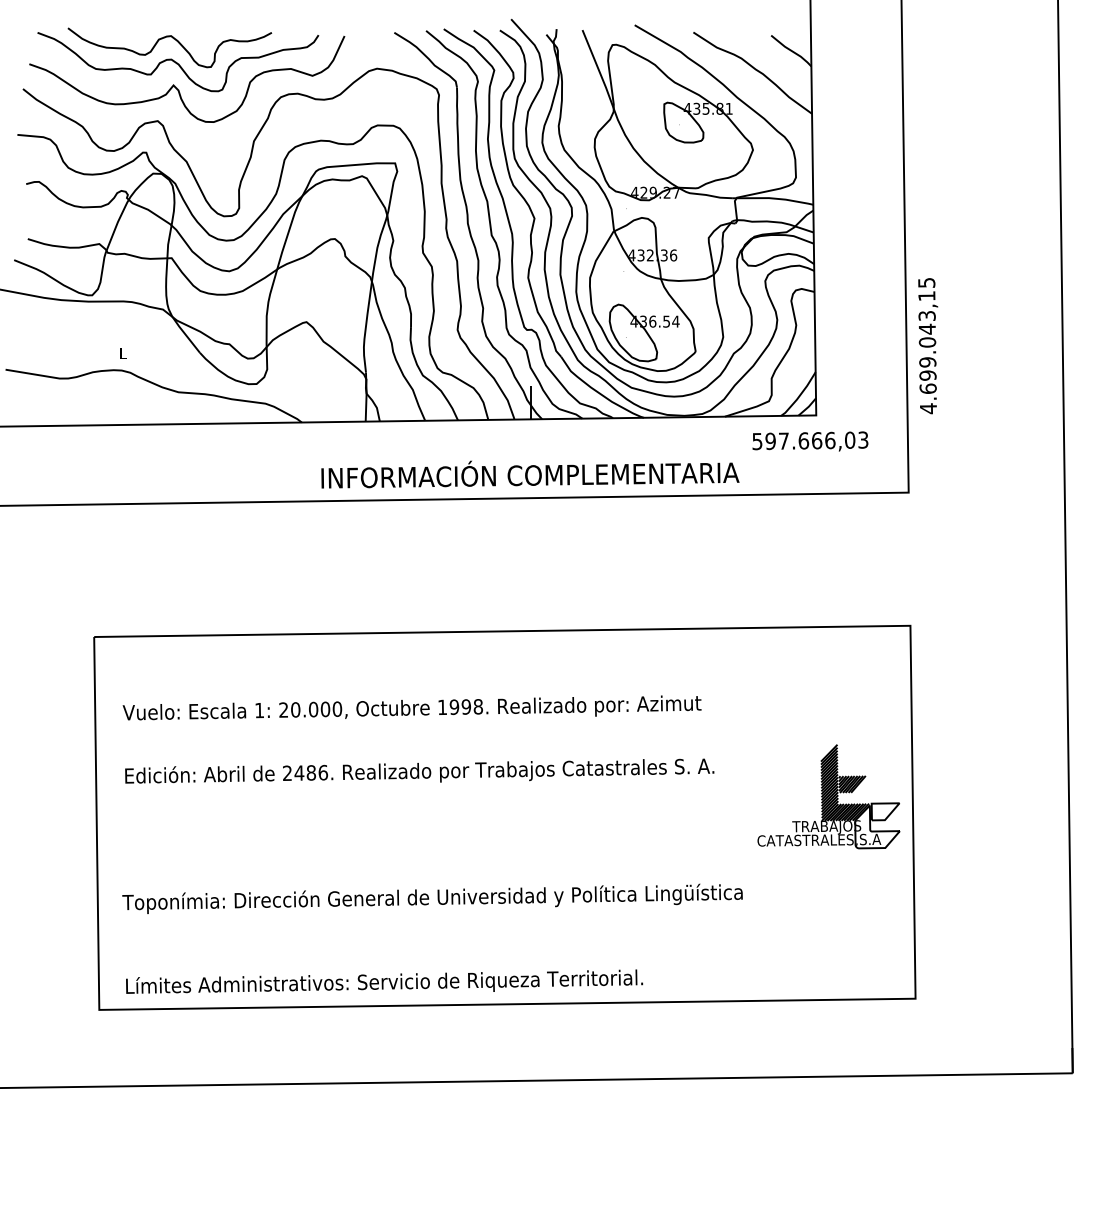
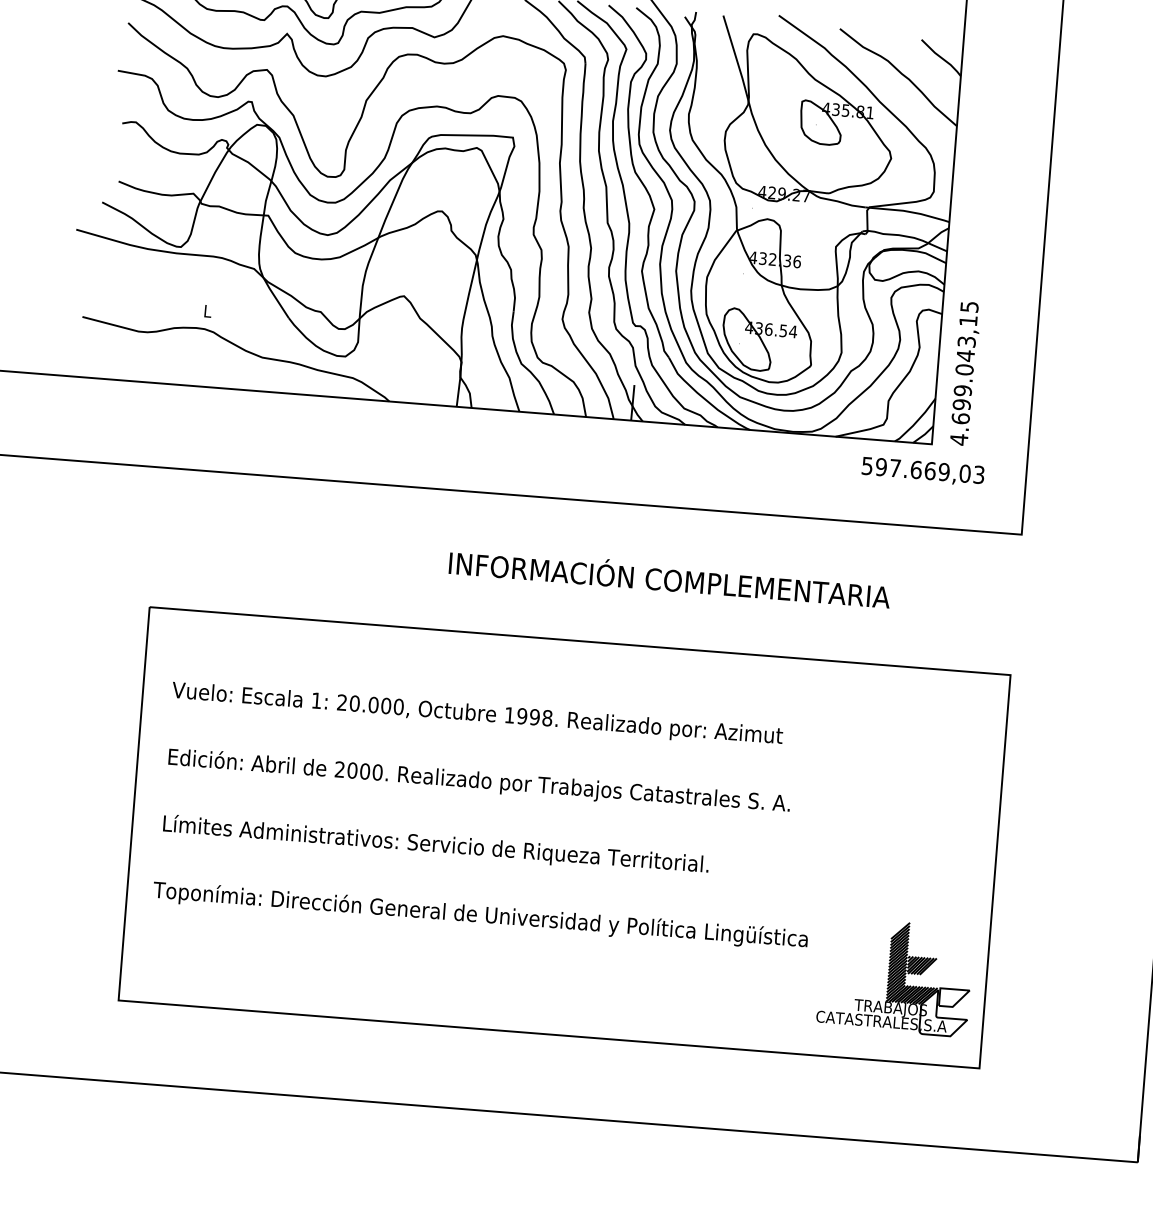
text: (928, 346) -> (965, 374), moved
text: (830, 440) -> (944, 472), 597.666,03 -> 597.669,03
text: (530, 474) -> (669, 579), moved
text: (311, 772) -> (365, 771), 2486. -> 2000.
part: (828, 796) -> (895, 976), moved
text: (384, 981) -> (436, 843), moved

